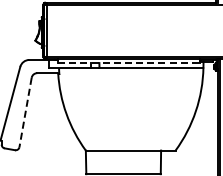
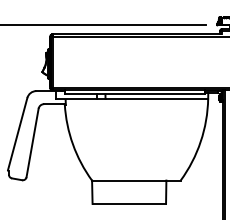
line: (128, 63) -> (134, 94), dashed -> solid
line: (25, 112) -> (32, 142), dashed -> solid

